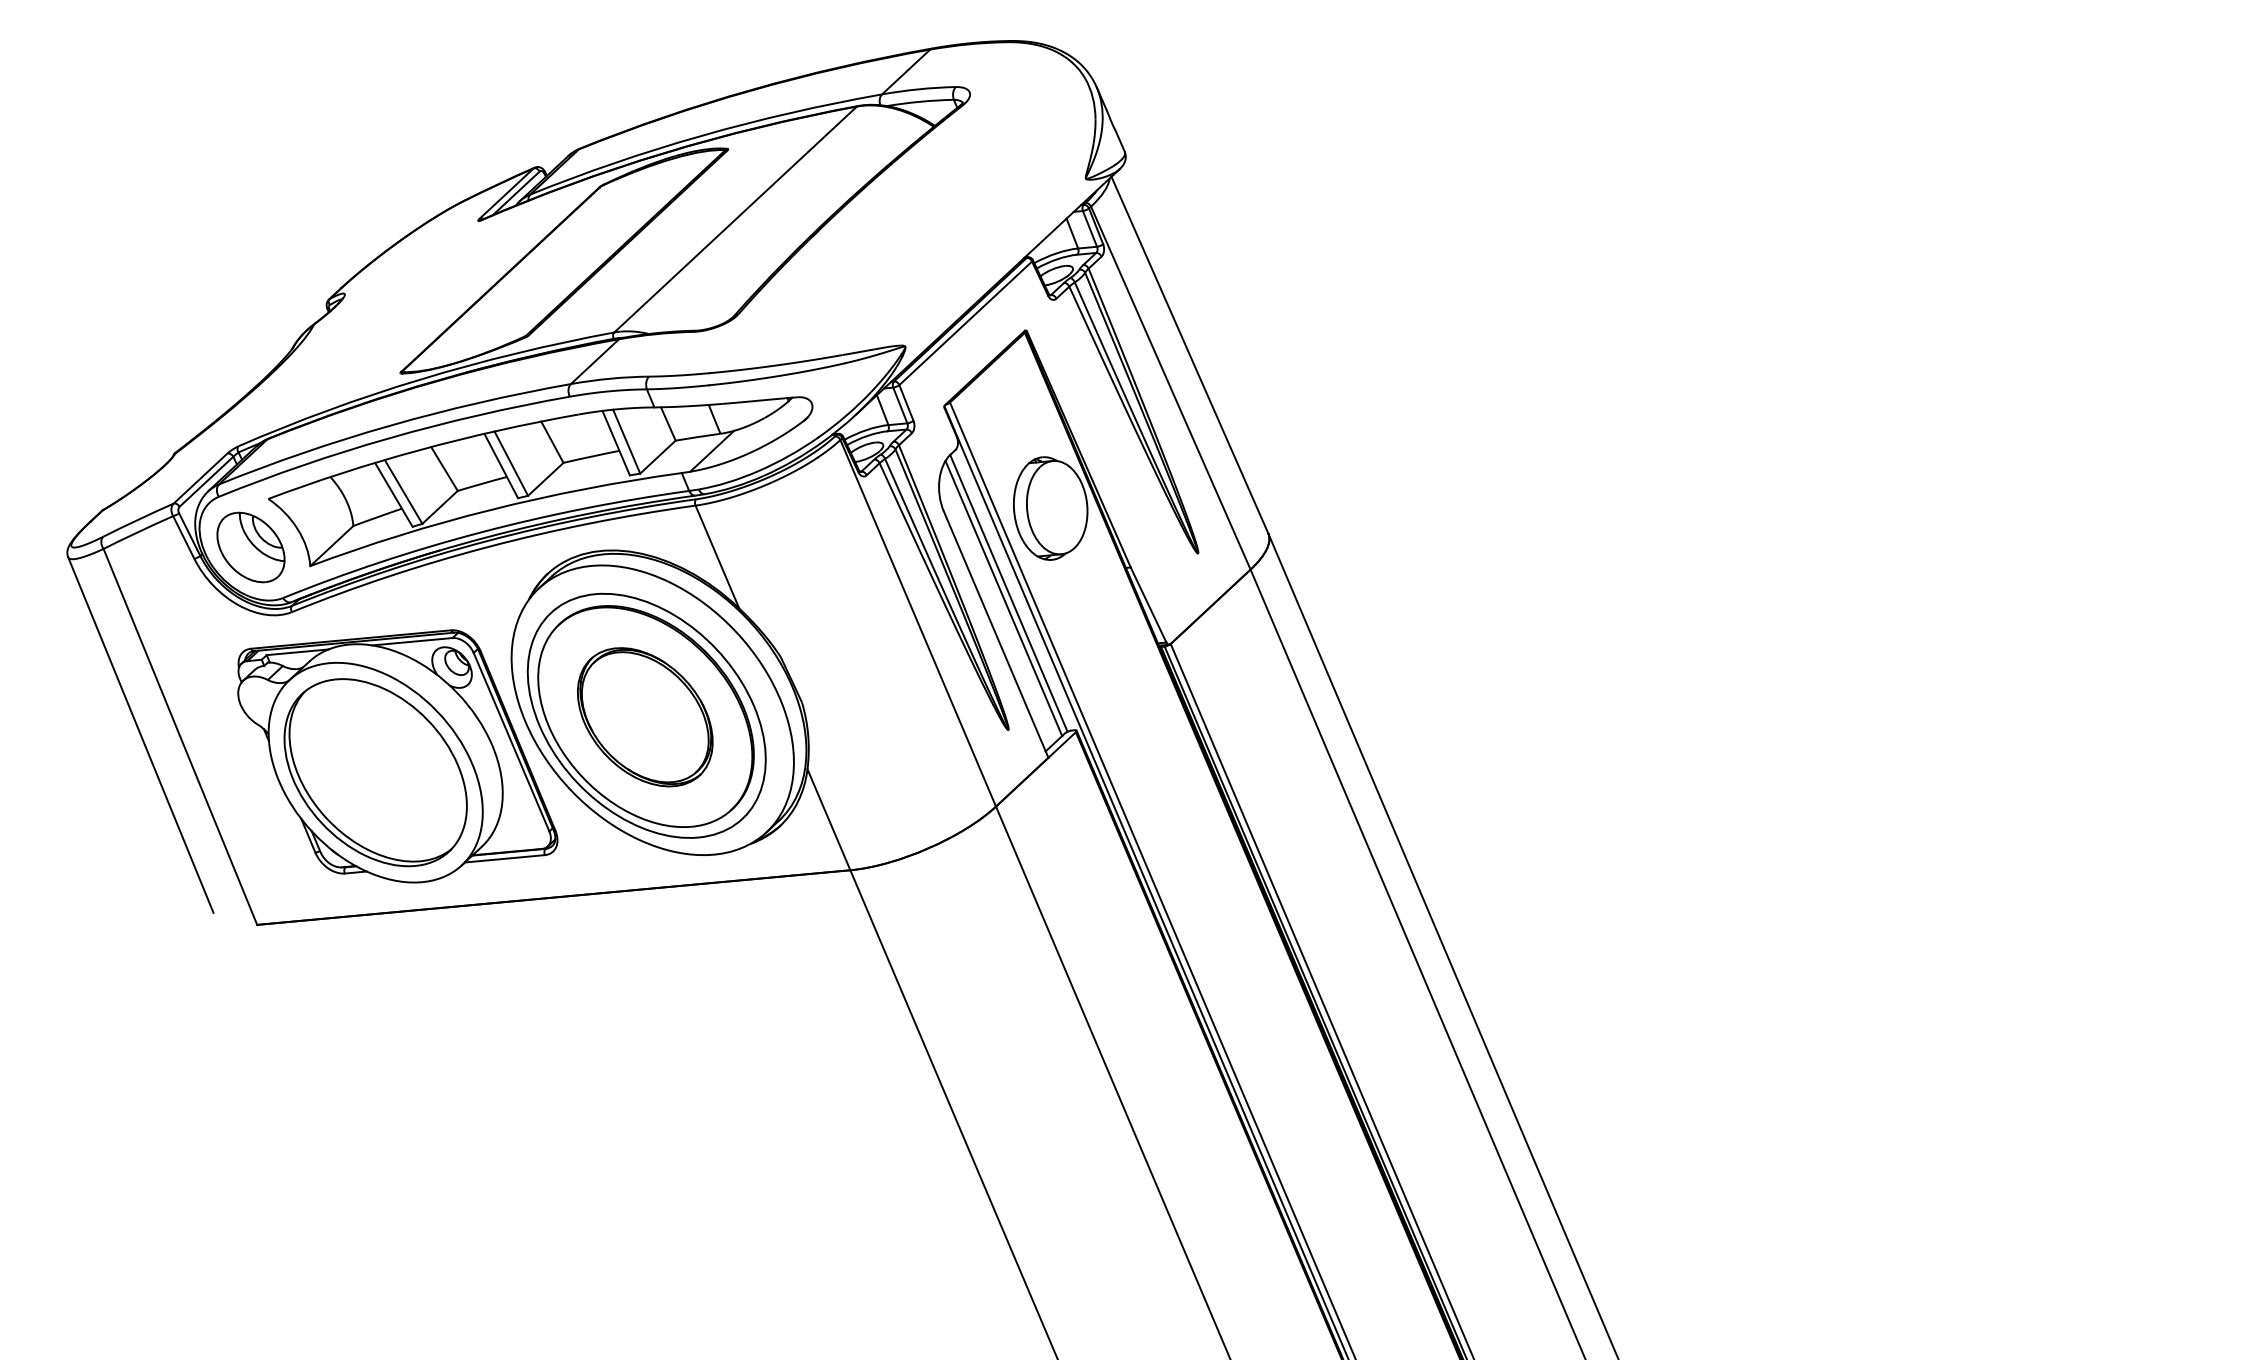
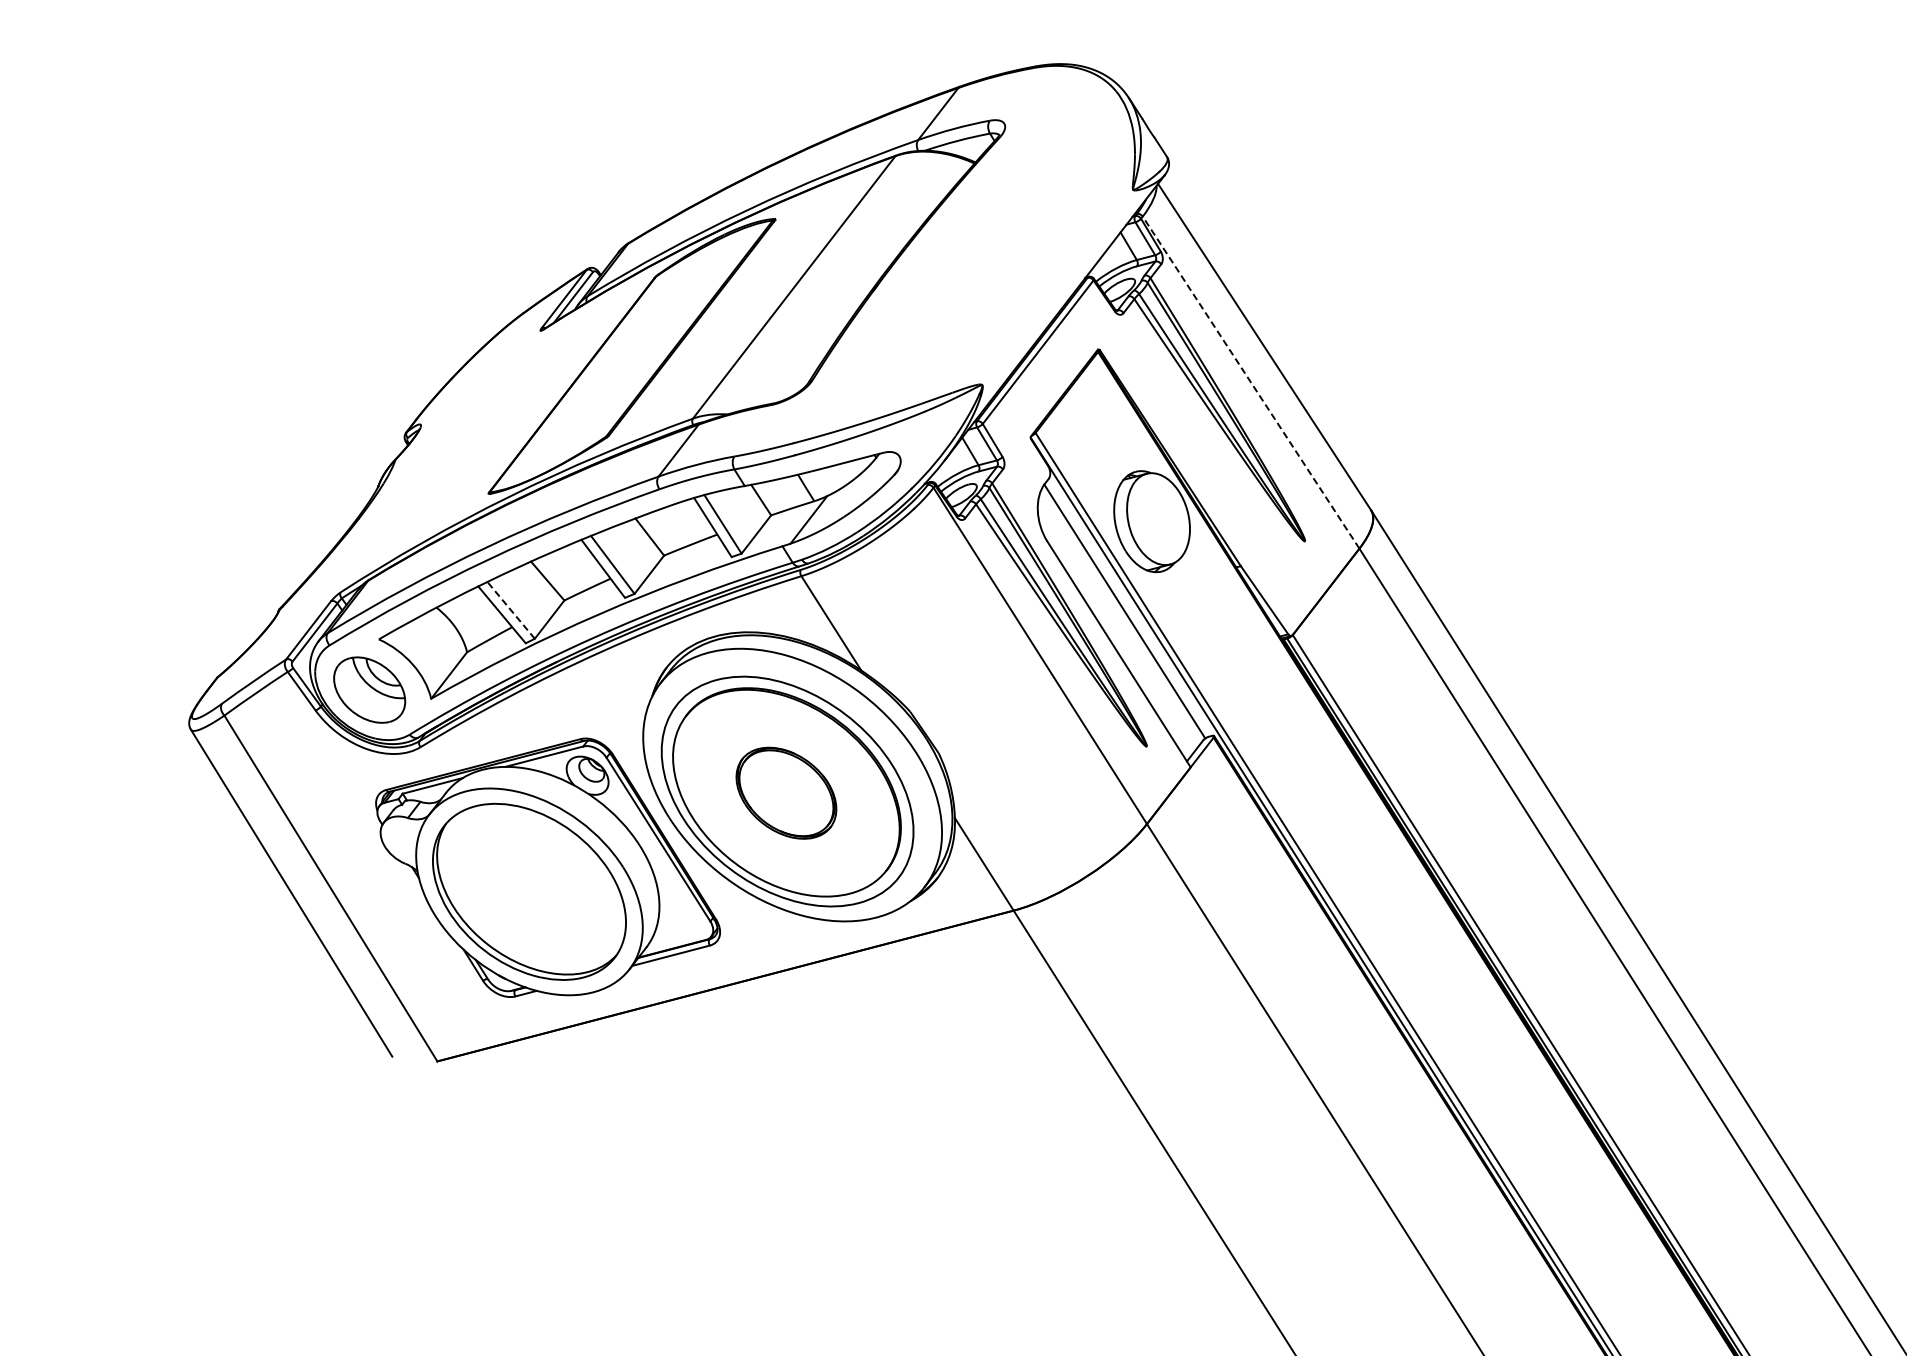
line: (1170, 387) -> (1250, 382), solid -> dashed
line: (403, 491) -> (510, 609), solid -> dashed
line: (1003, 598) -> (1120, 617), removed
part: (645, 717) -> (786, 793), size x0.7

